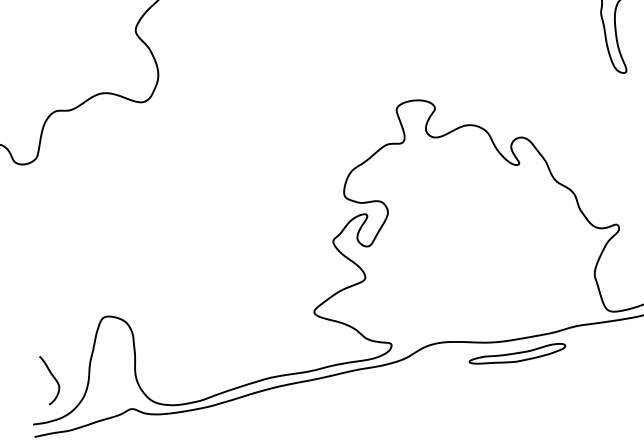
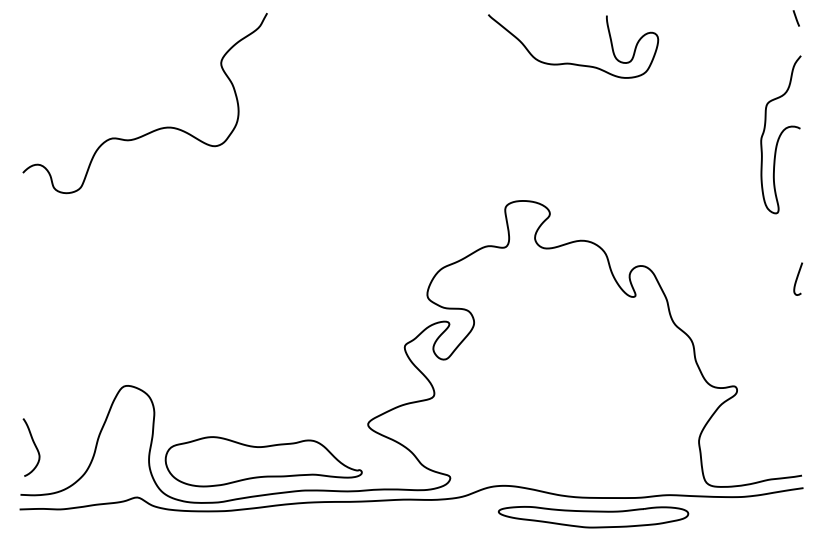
part: (517, 356) -> (593, 517), size x1.67
part: (232, 359) -> (263, 461), added
curve: (53, 378) -> (34, 446), moved

